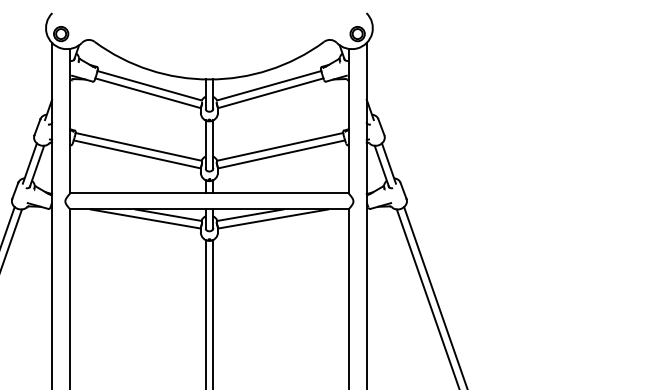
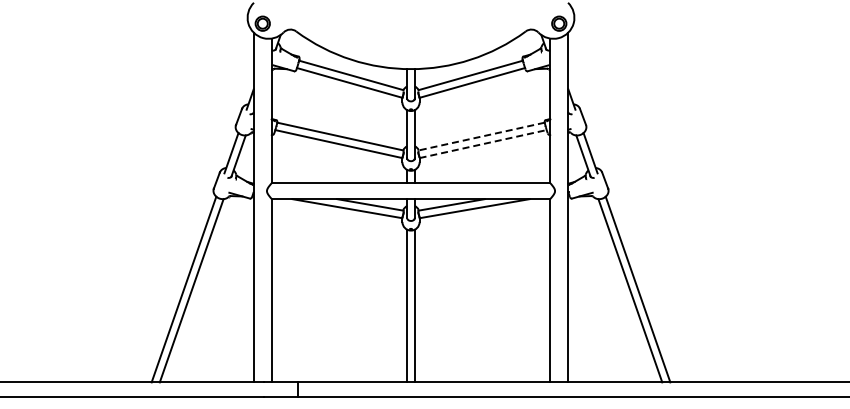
line: (279, 146) -> (481, 136), solid -> dashed
line: (281, 153) -> (483, 143), solid -> dashed

